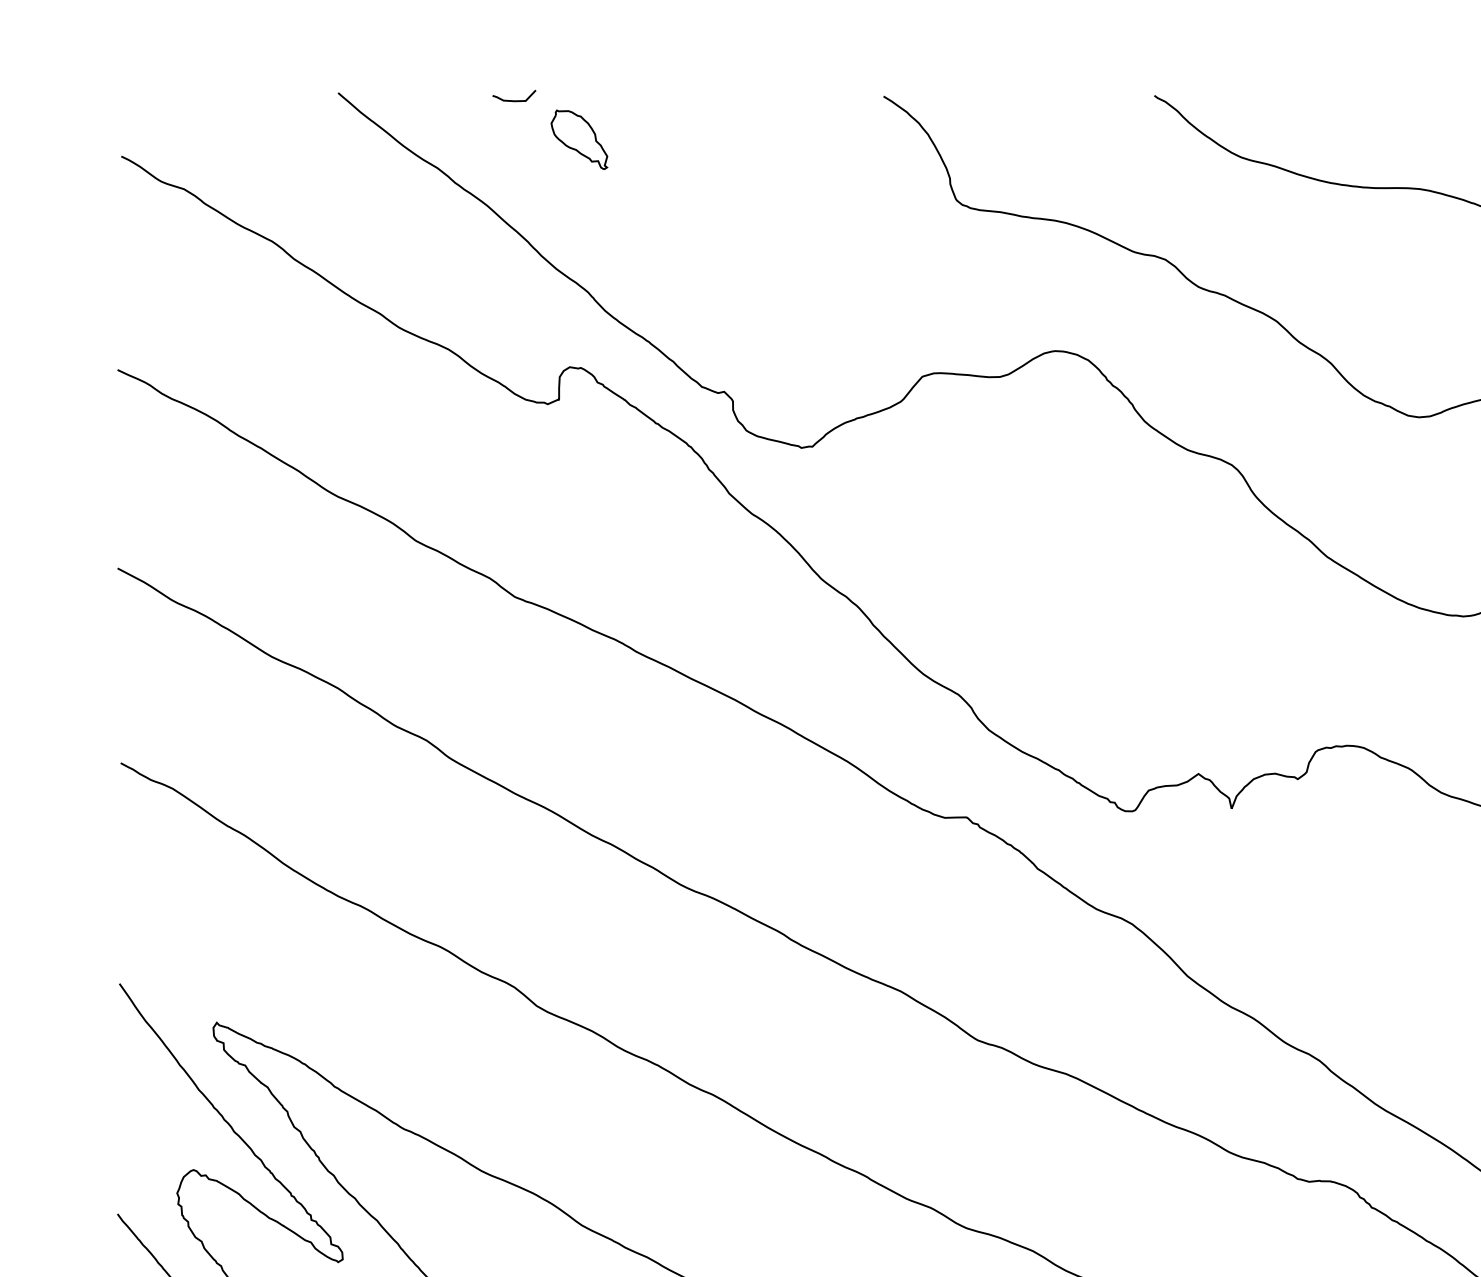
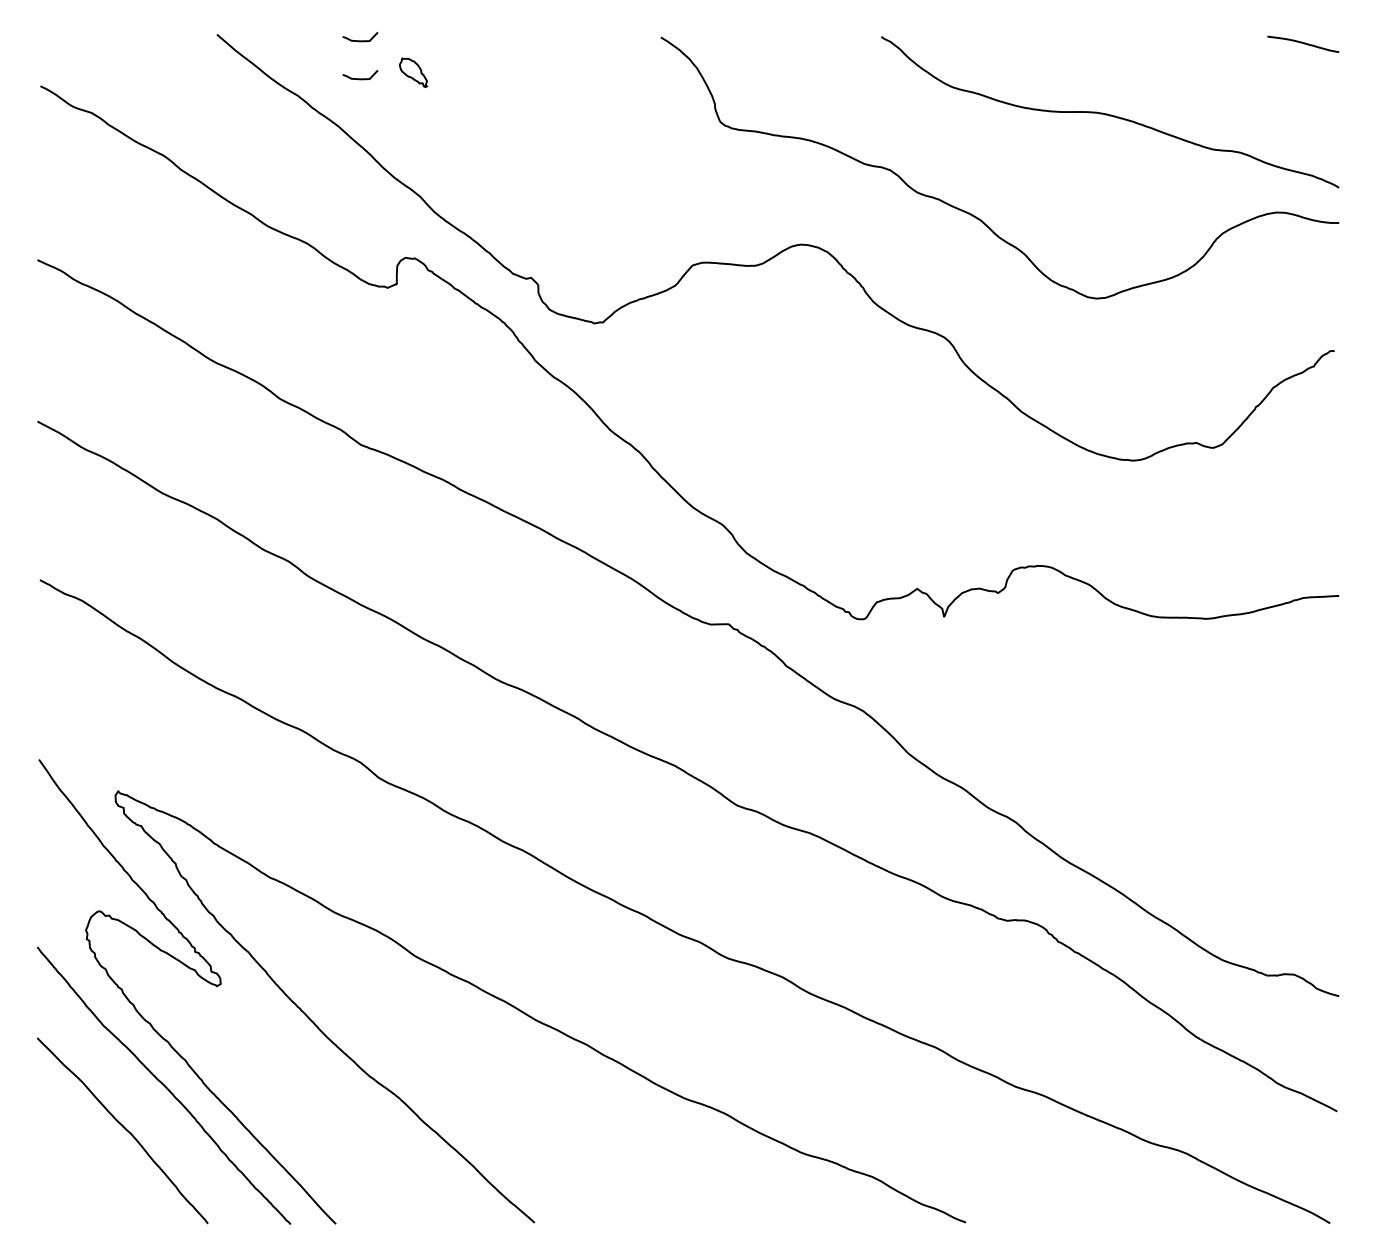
part: (579, 139) -> (413, 72), size x0.6
curve: (514, 146) -> (360, 78), added

